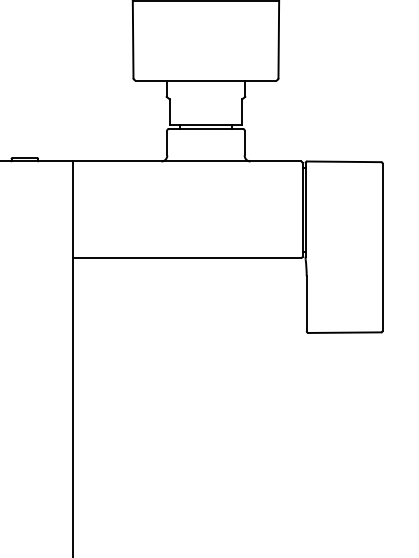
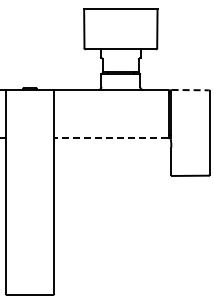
line: (344, 162) -> (190, 90), solid -> dashed
line: (185, 258) -> (110, 138), solid -> dashed

